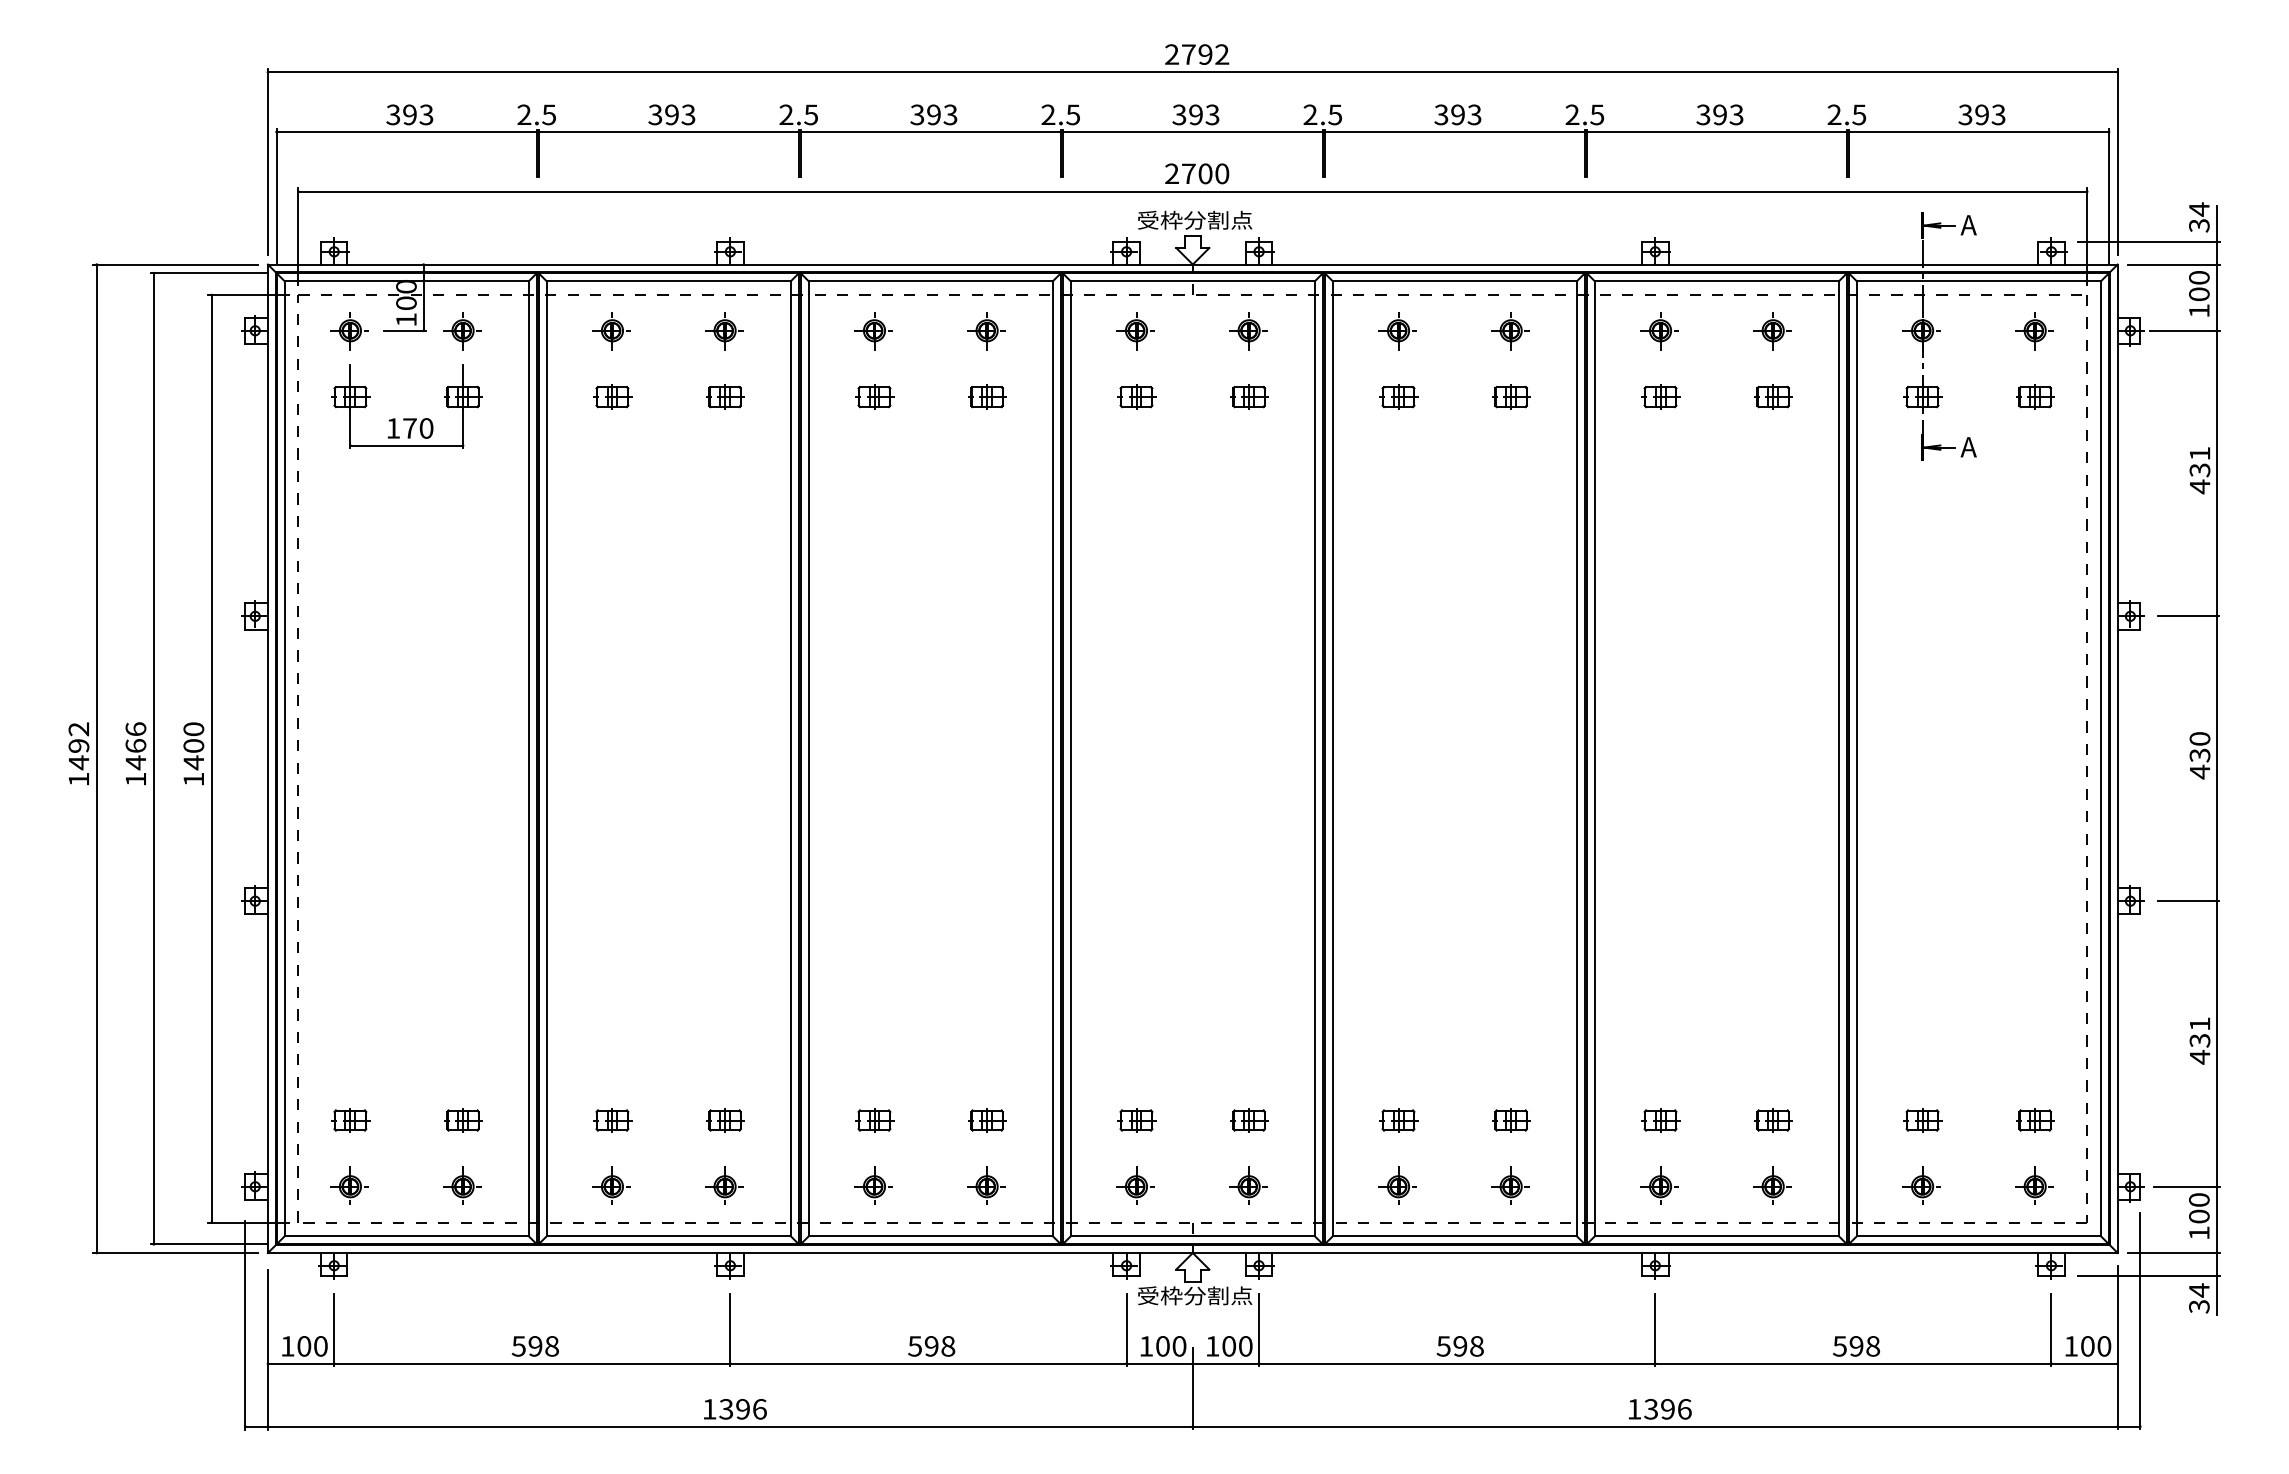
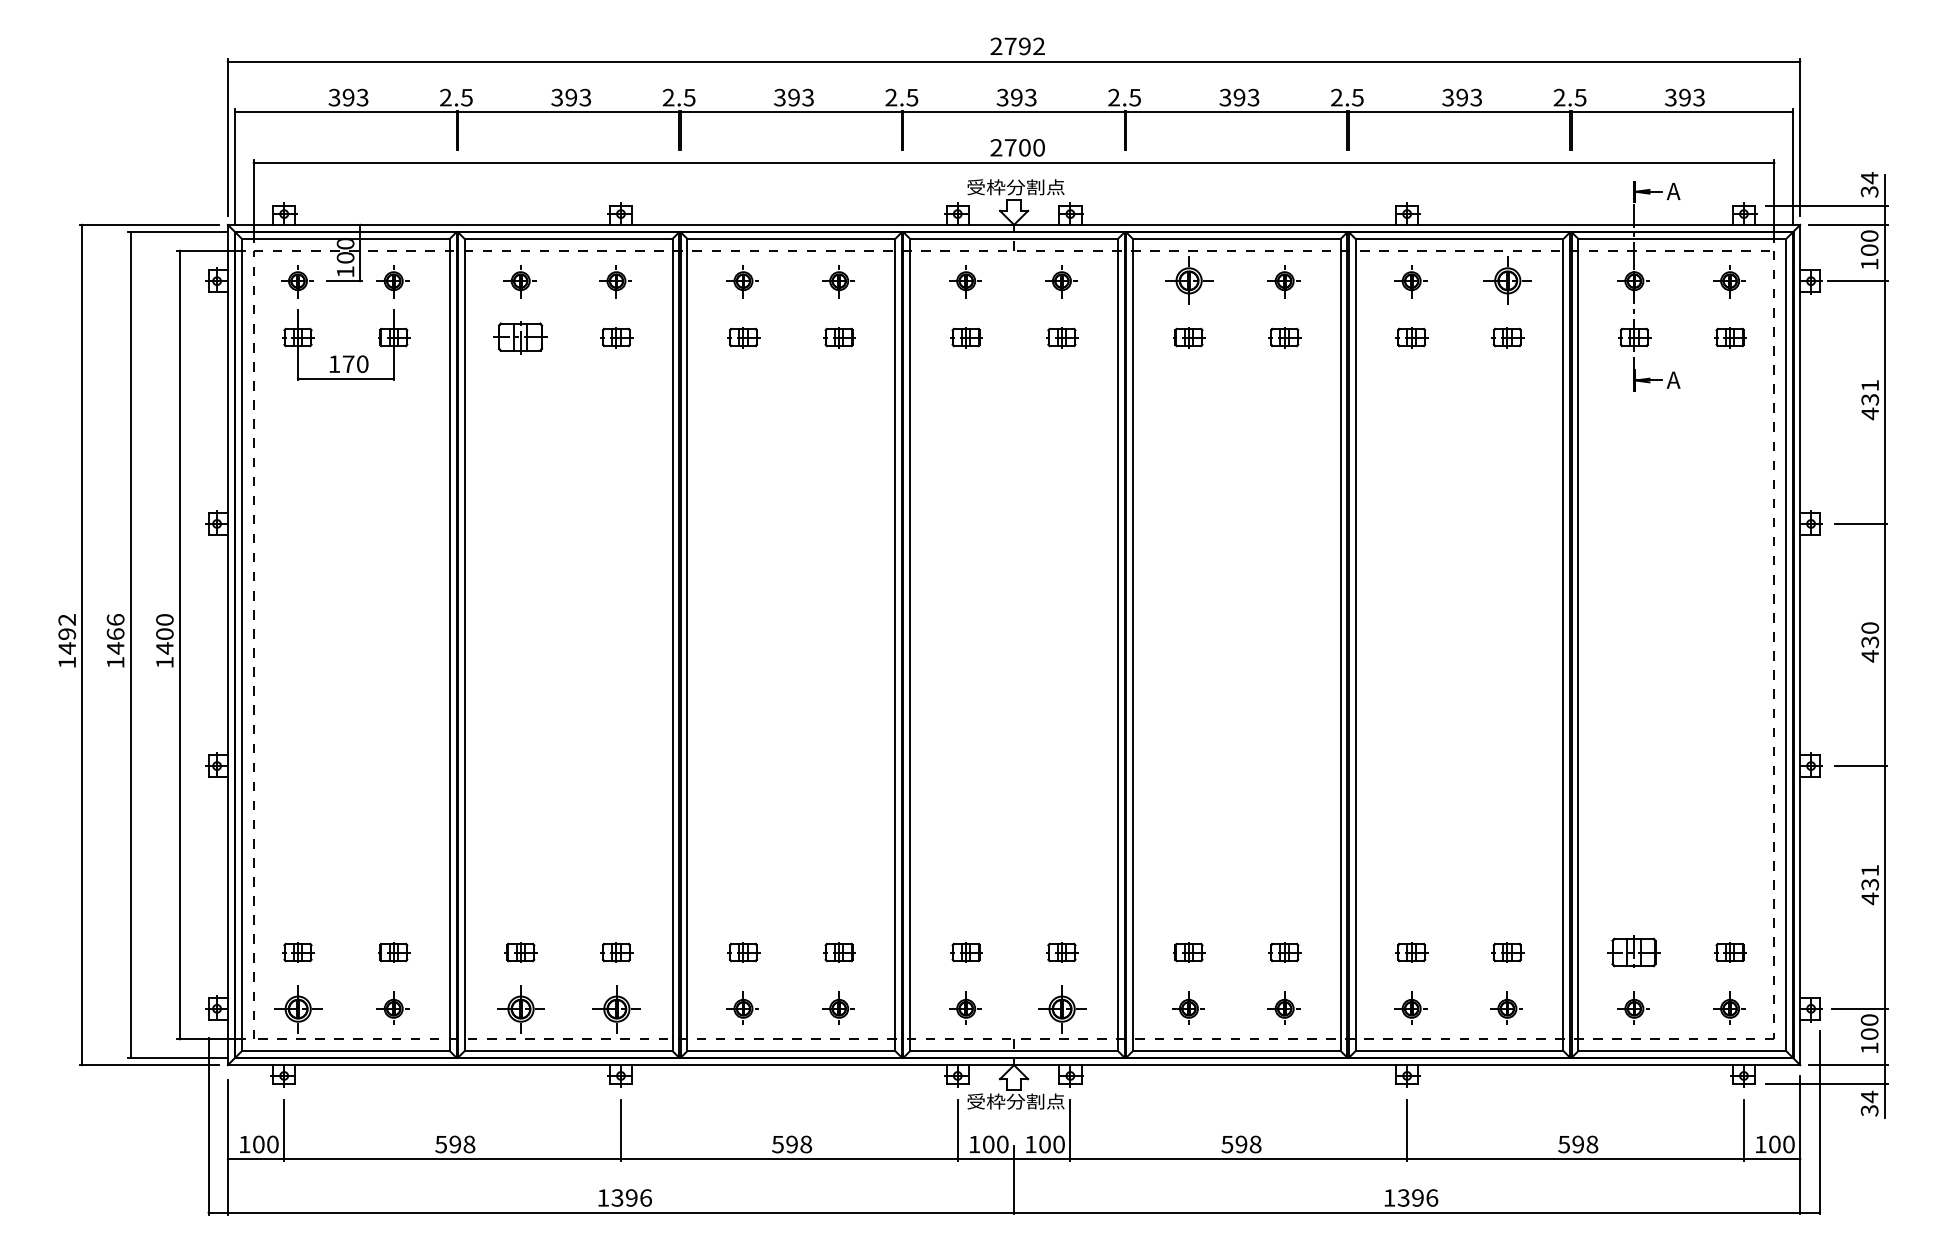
part: (1398, 331) -> (1188, 281), size x1.4
part: (1772, 331) -> (1506, 281), size x1.4
part: (612, 397) -> (520, 337), size x1.6
part: (1922, 1120) -> (1634, 952), size x1.6
part: (349, 1185) -> (297, 1007), size x1.4
part: (611, 1185) -> (519, 1007), size x1.4
part: (723, 1185) -> (615, 1007), size x1.4
part: (1248, 1185) -> (1061, 1007), size x1.4

